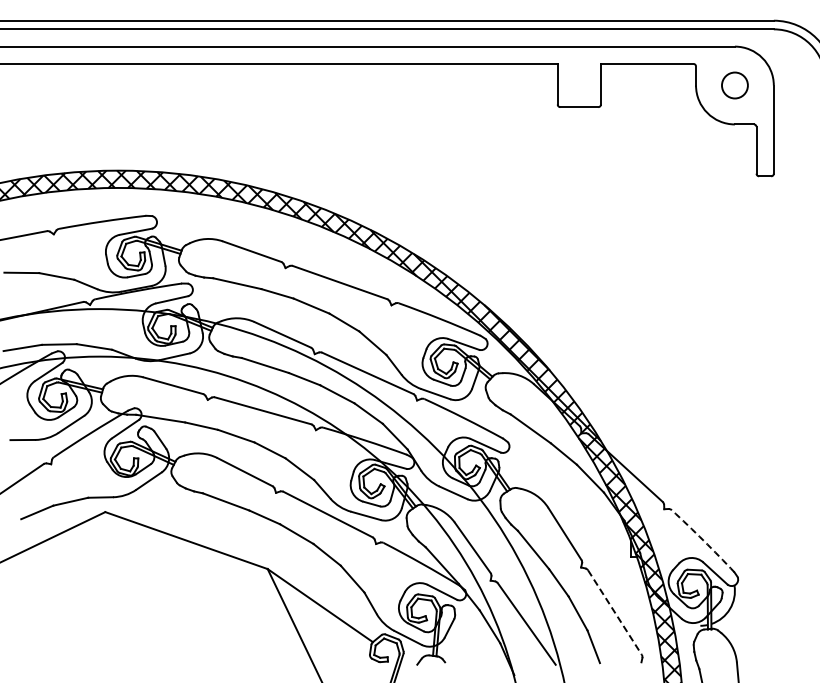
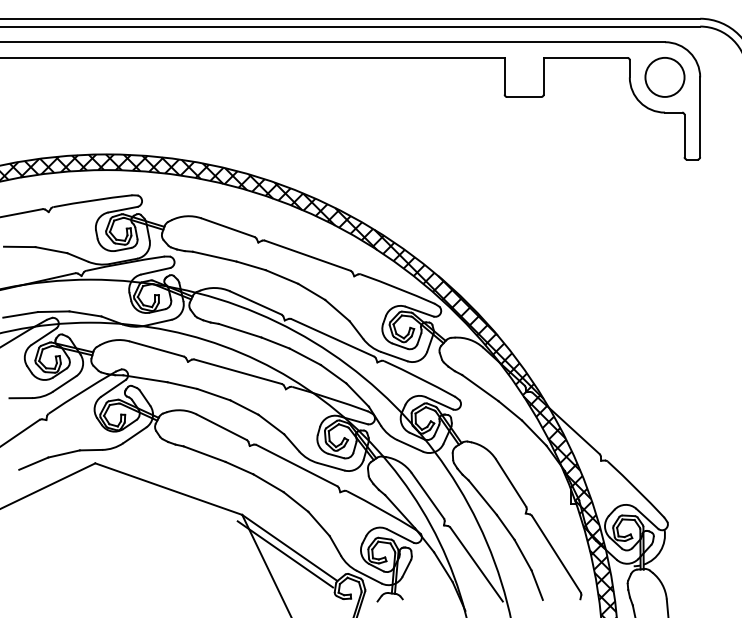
circle: (734, 85) -> (664, 77), size x1.67
arc: (703, 540) -> (636, 489), dashed -> solid
line: (315, 612) -> (285, 554), added
line: (615, 612) -> (556, 554), dashed -> solid

